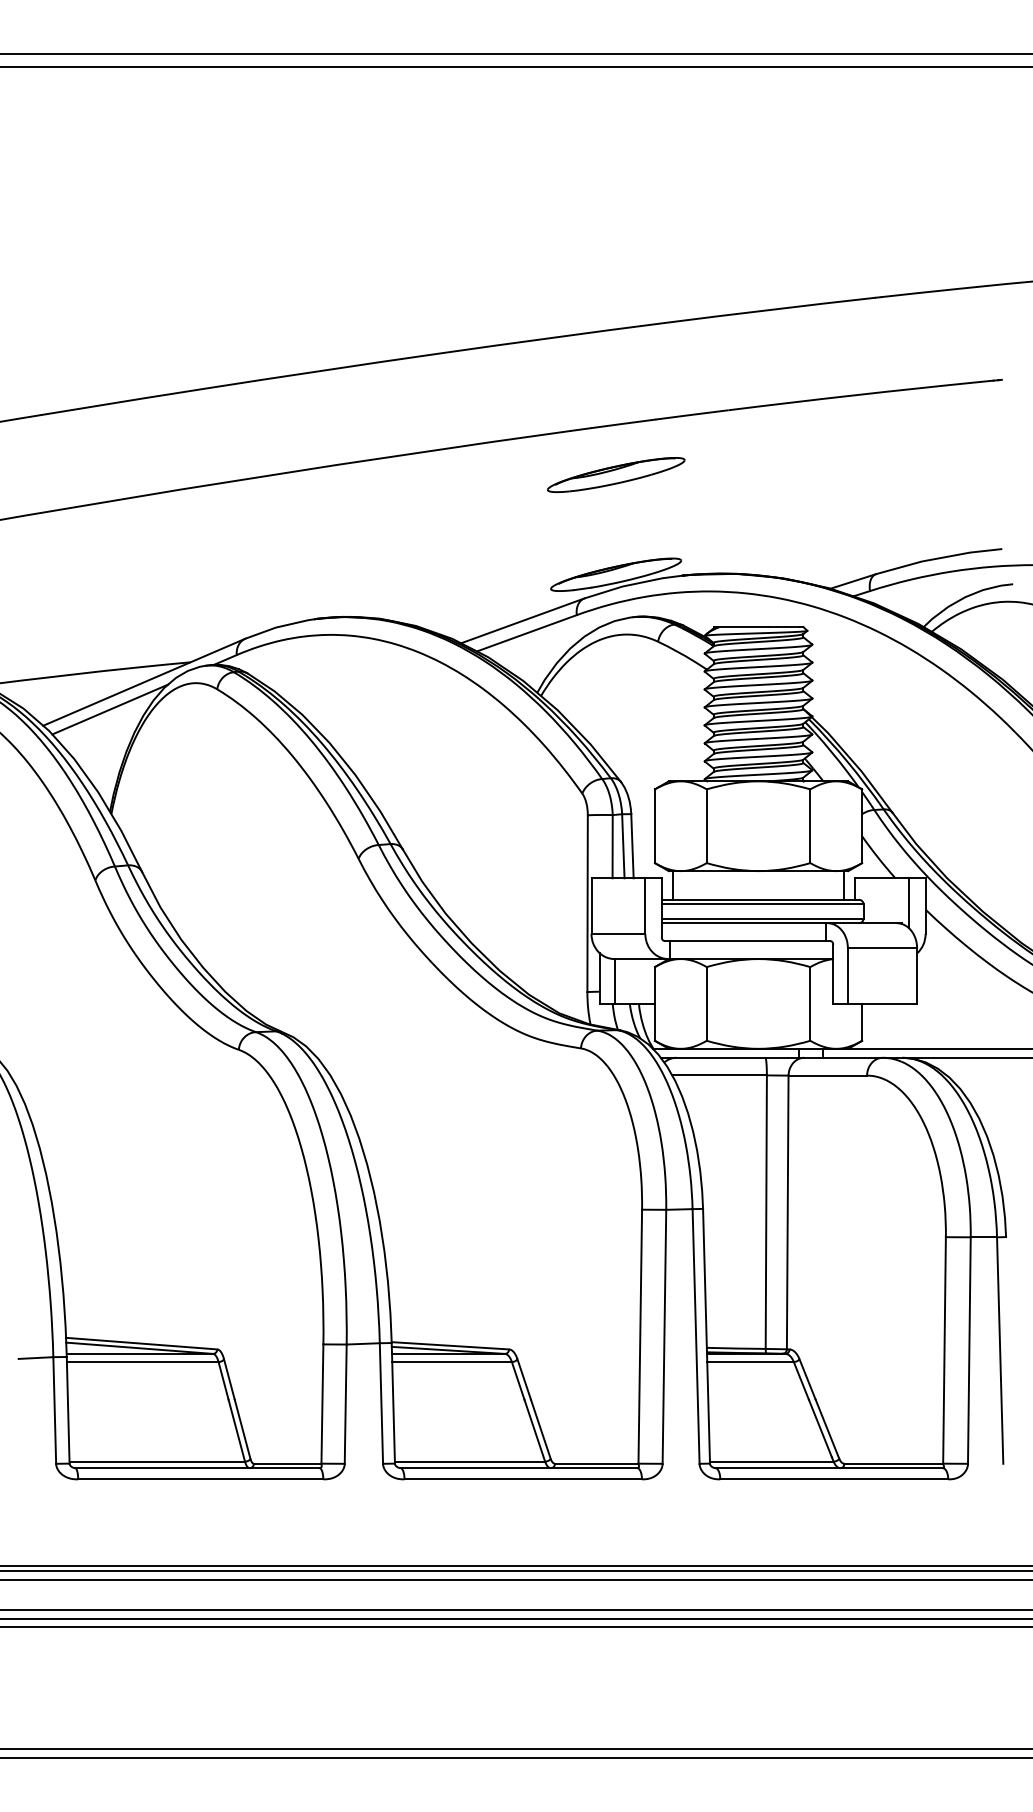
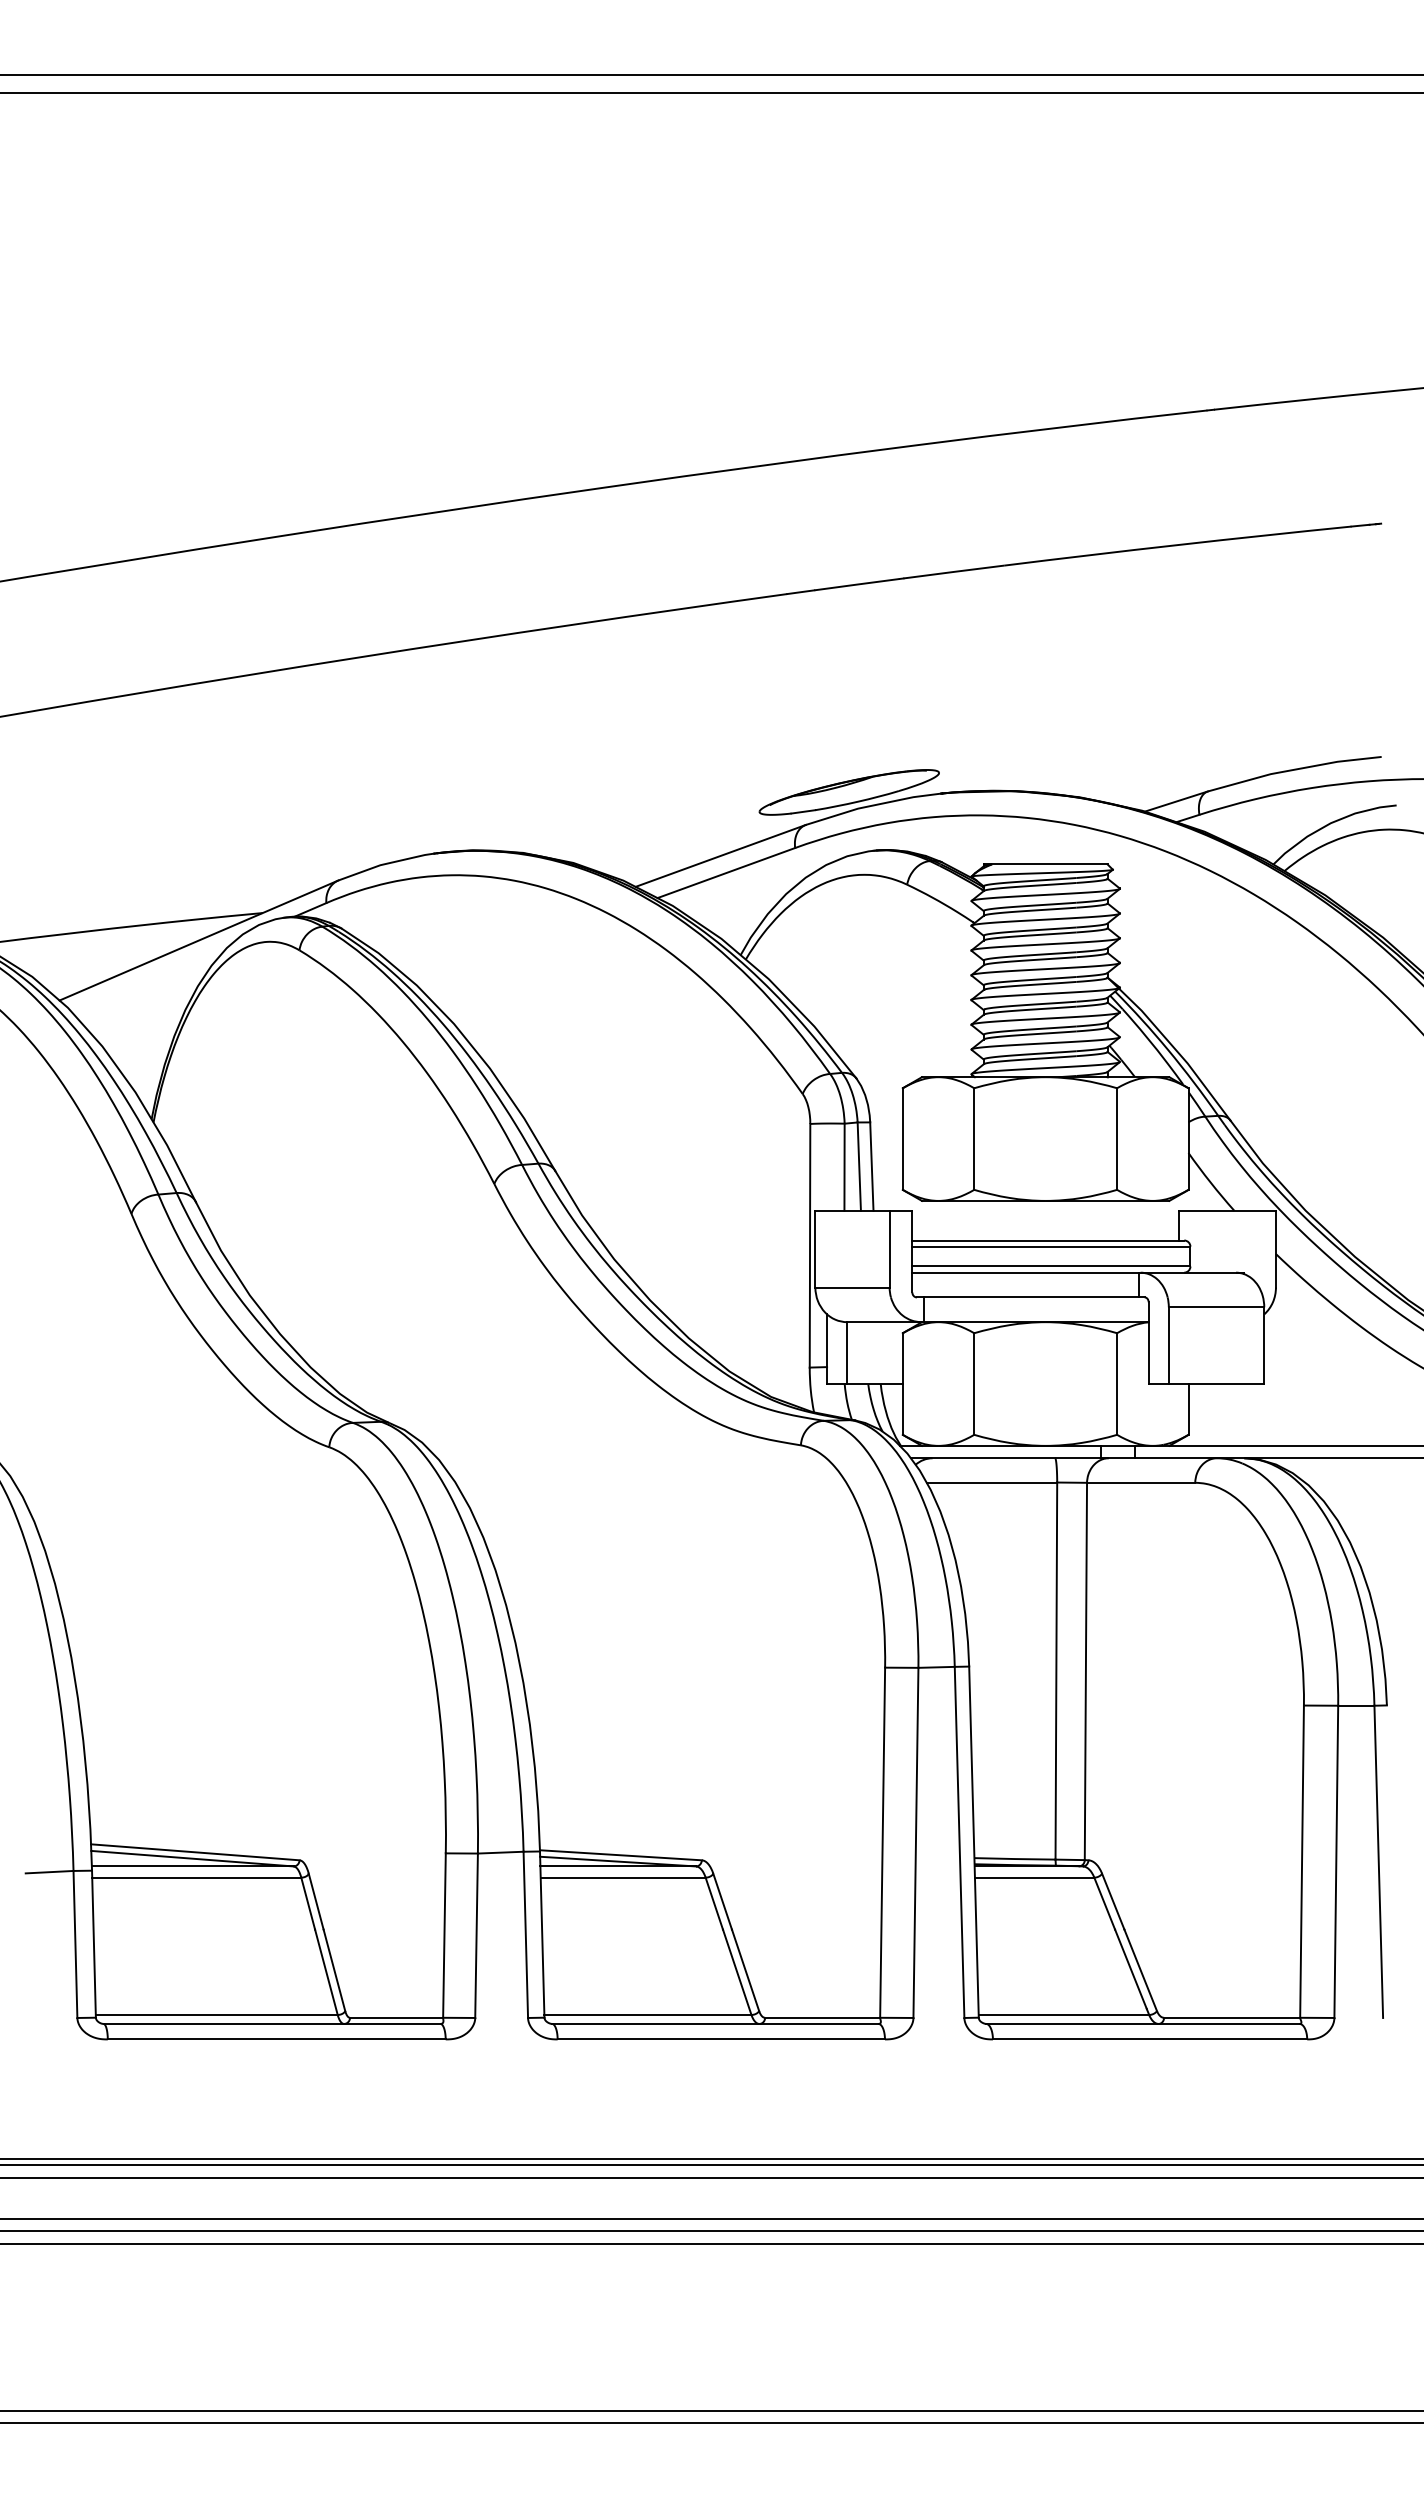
part: (616, 474) -> (849, 654), removed
line: (109, 709) -> (151, 977), removed
line: (673, 885) -> (928, 1220), removed
line: (844, 885) -> (1163, 1220), removed
line: (909, 902) -> (1253, 1244), removed

